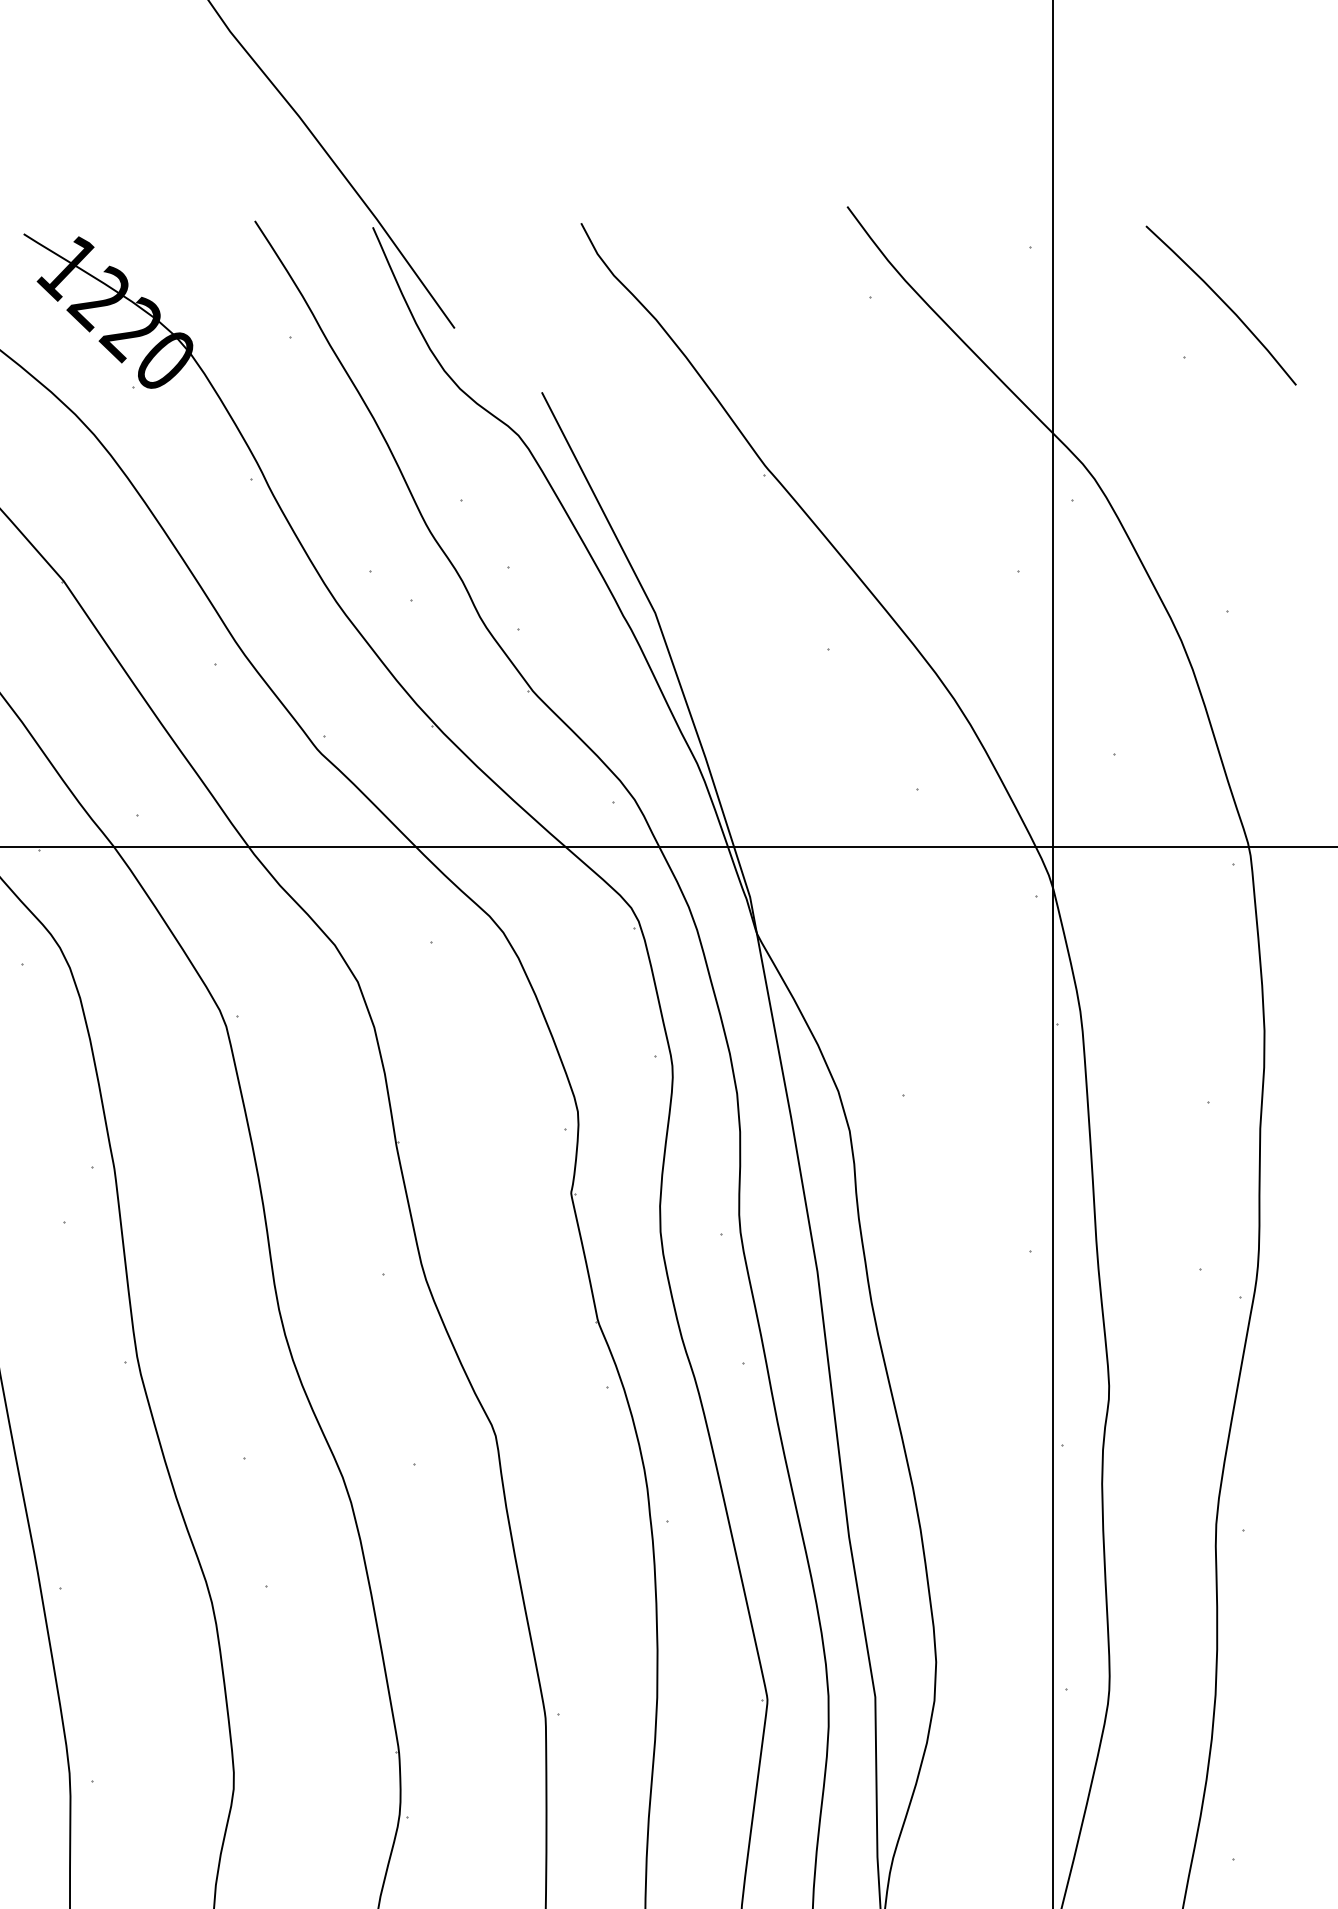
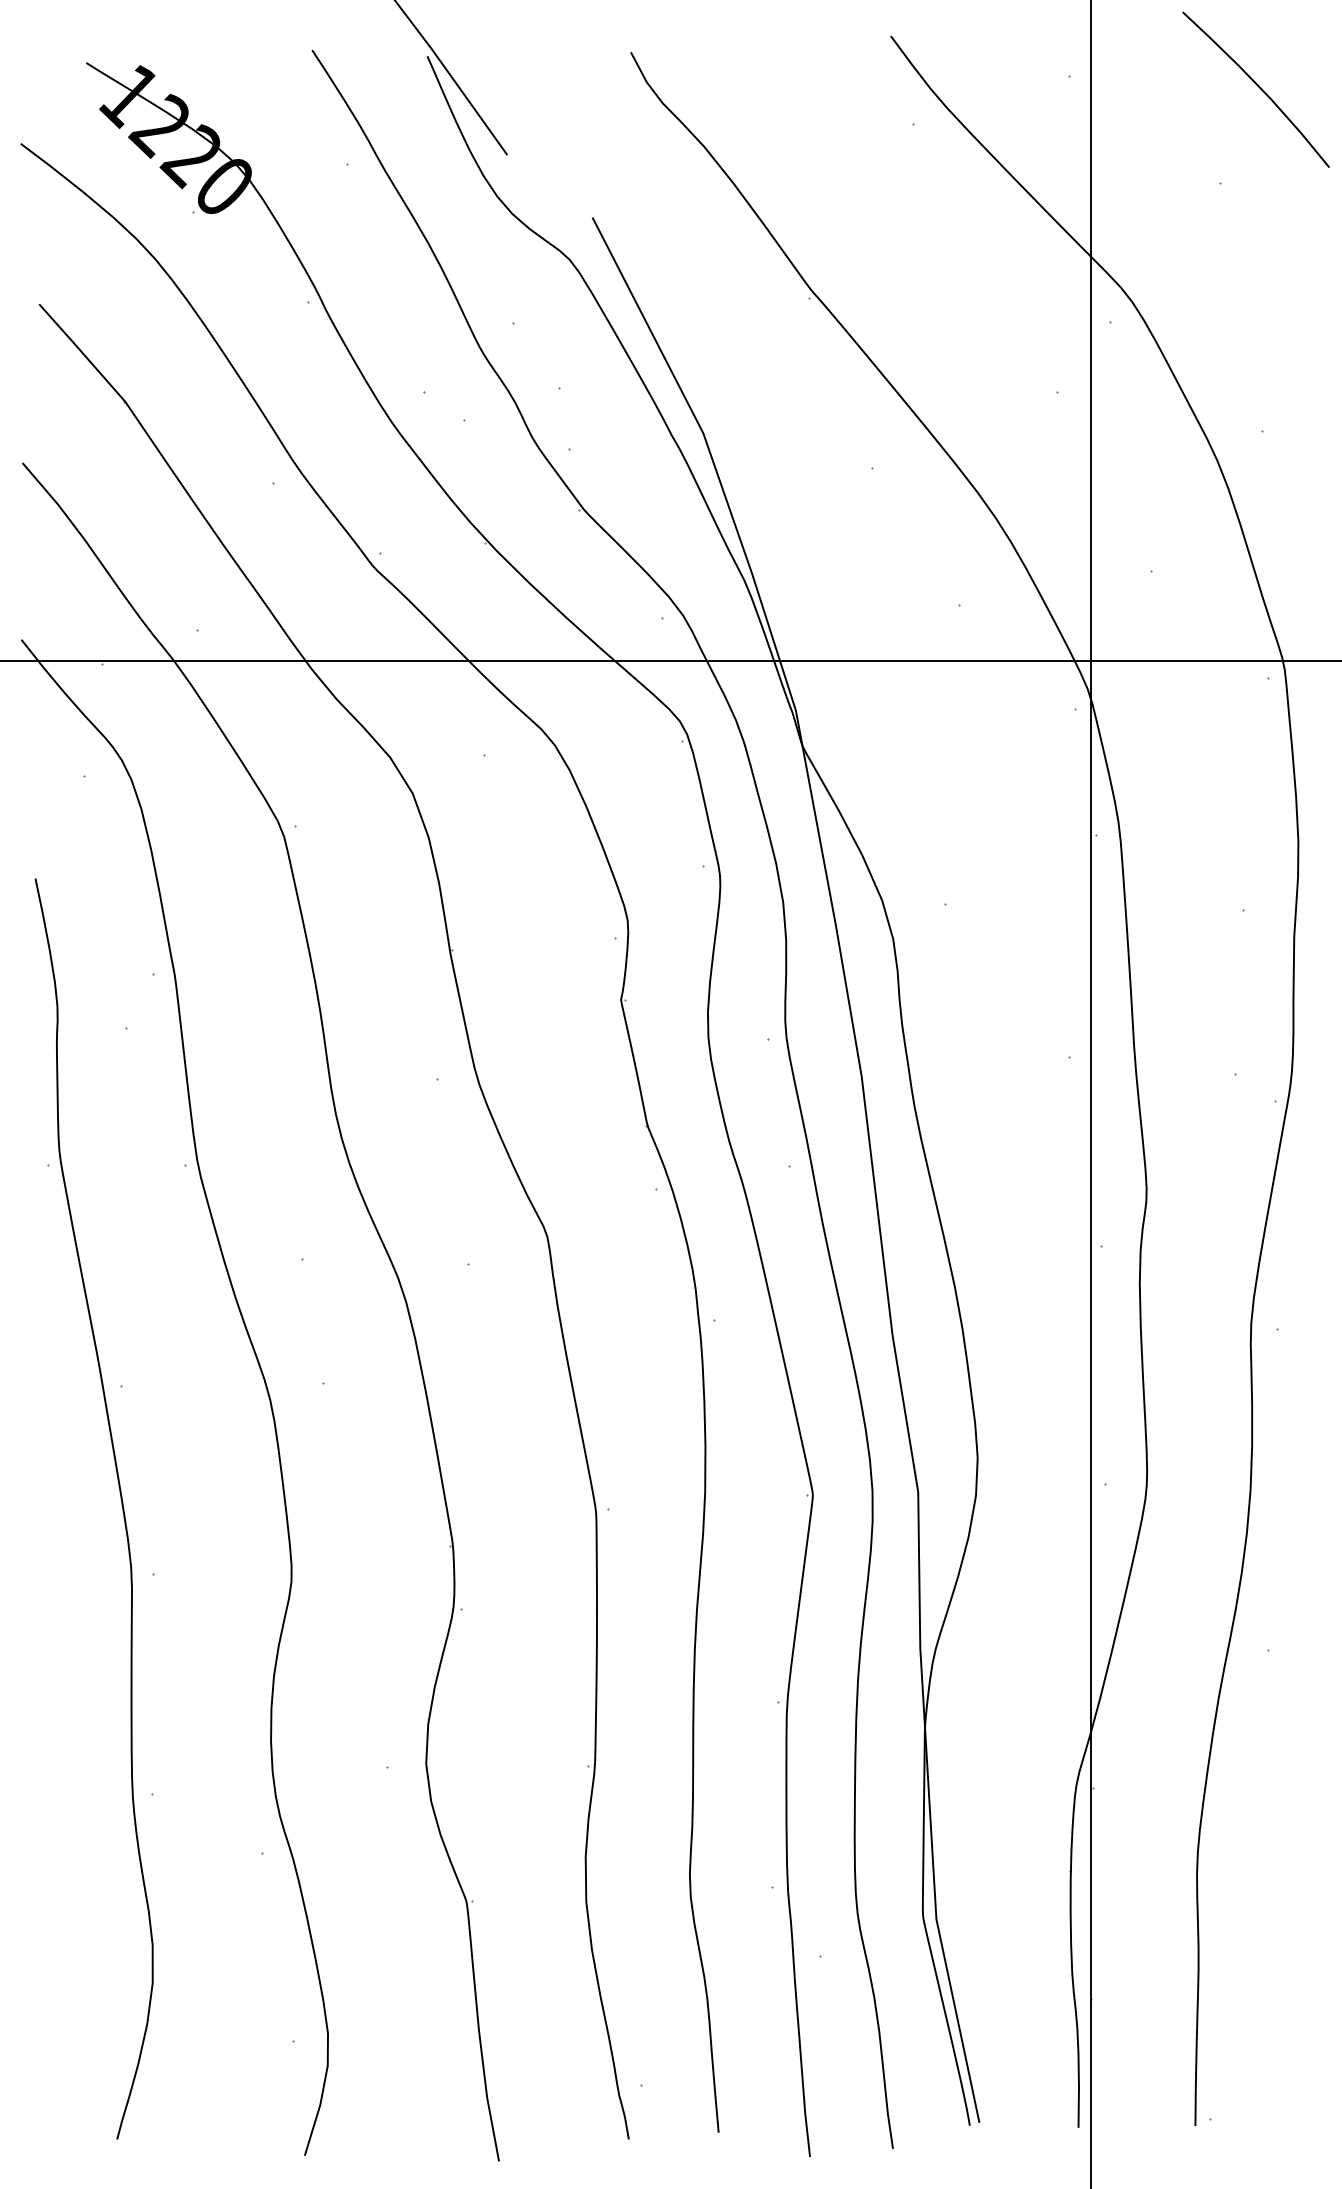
curve: (1222, 302) -> (1257, 86), moved

